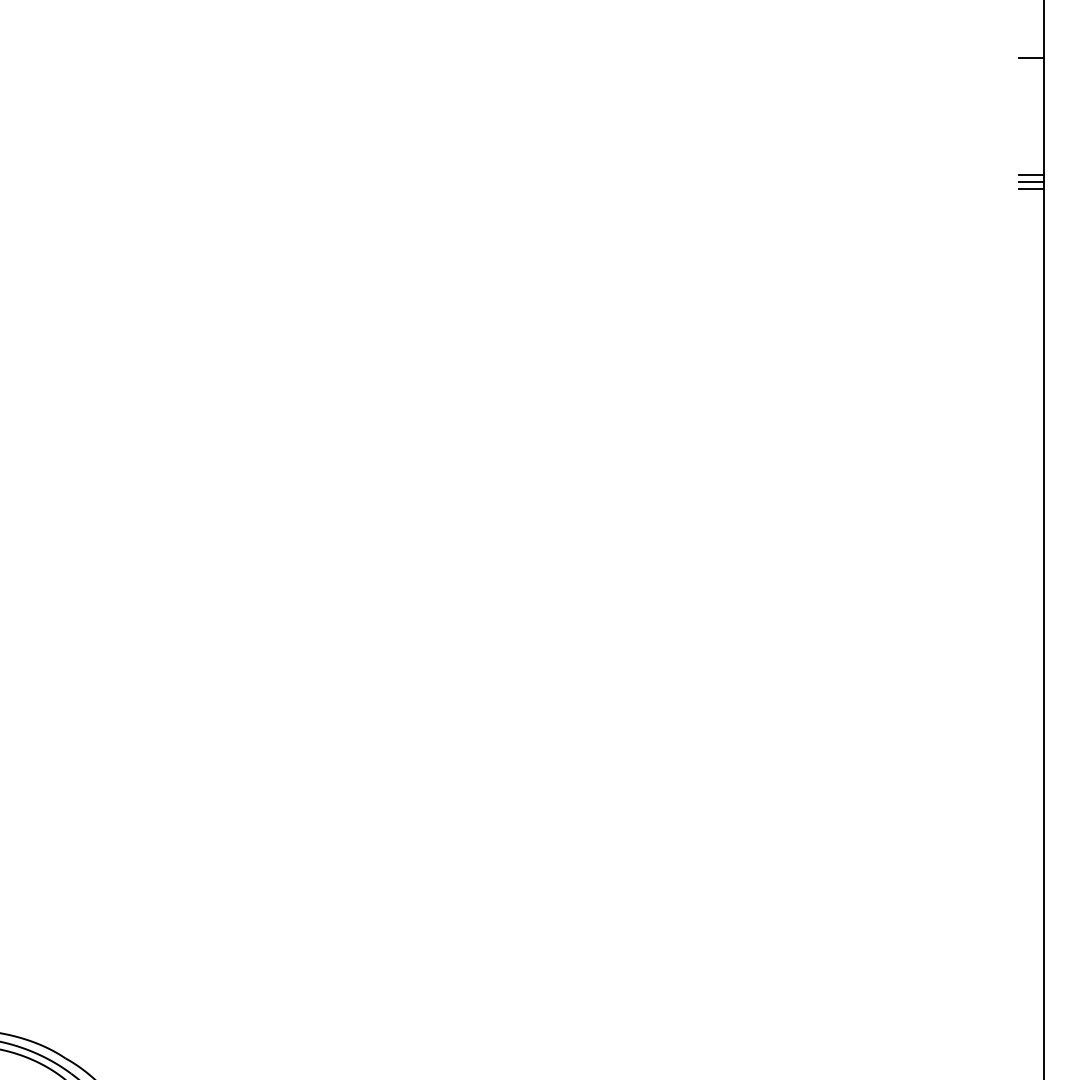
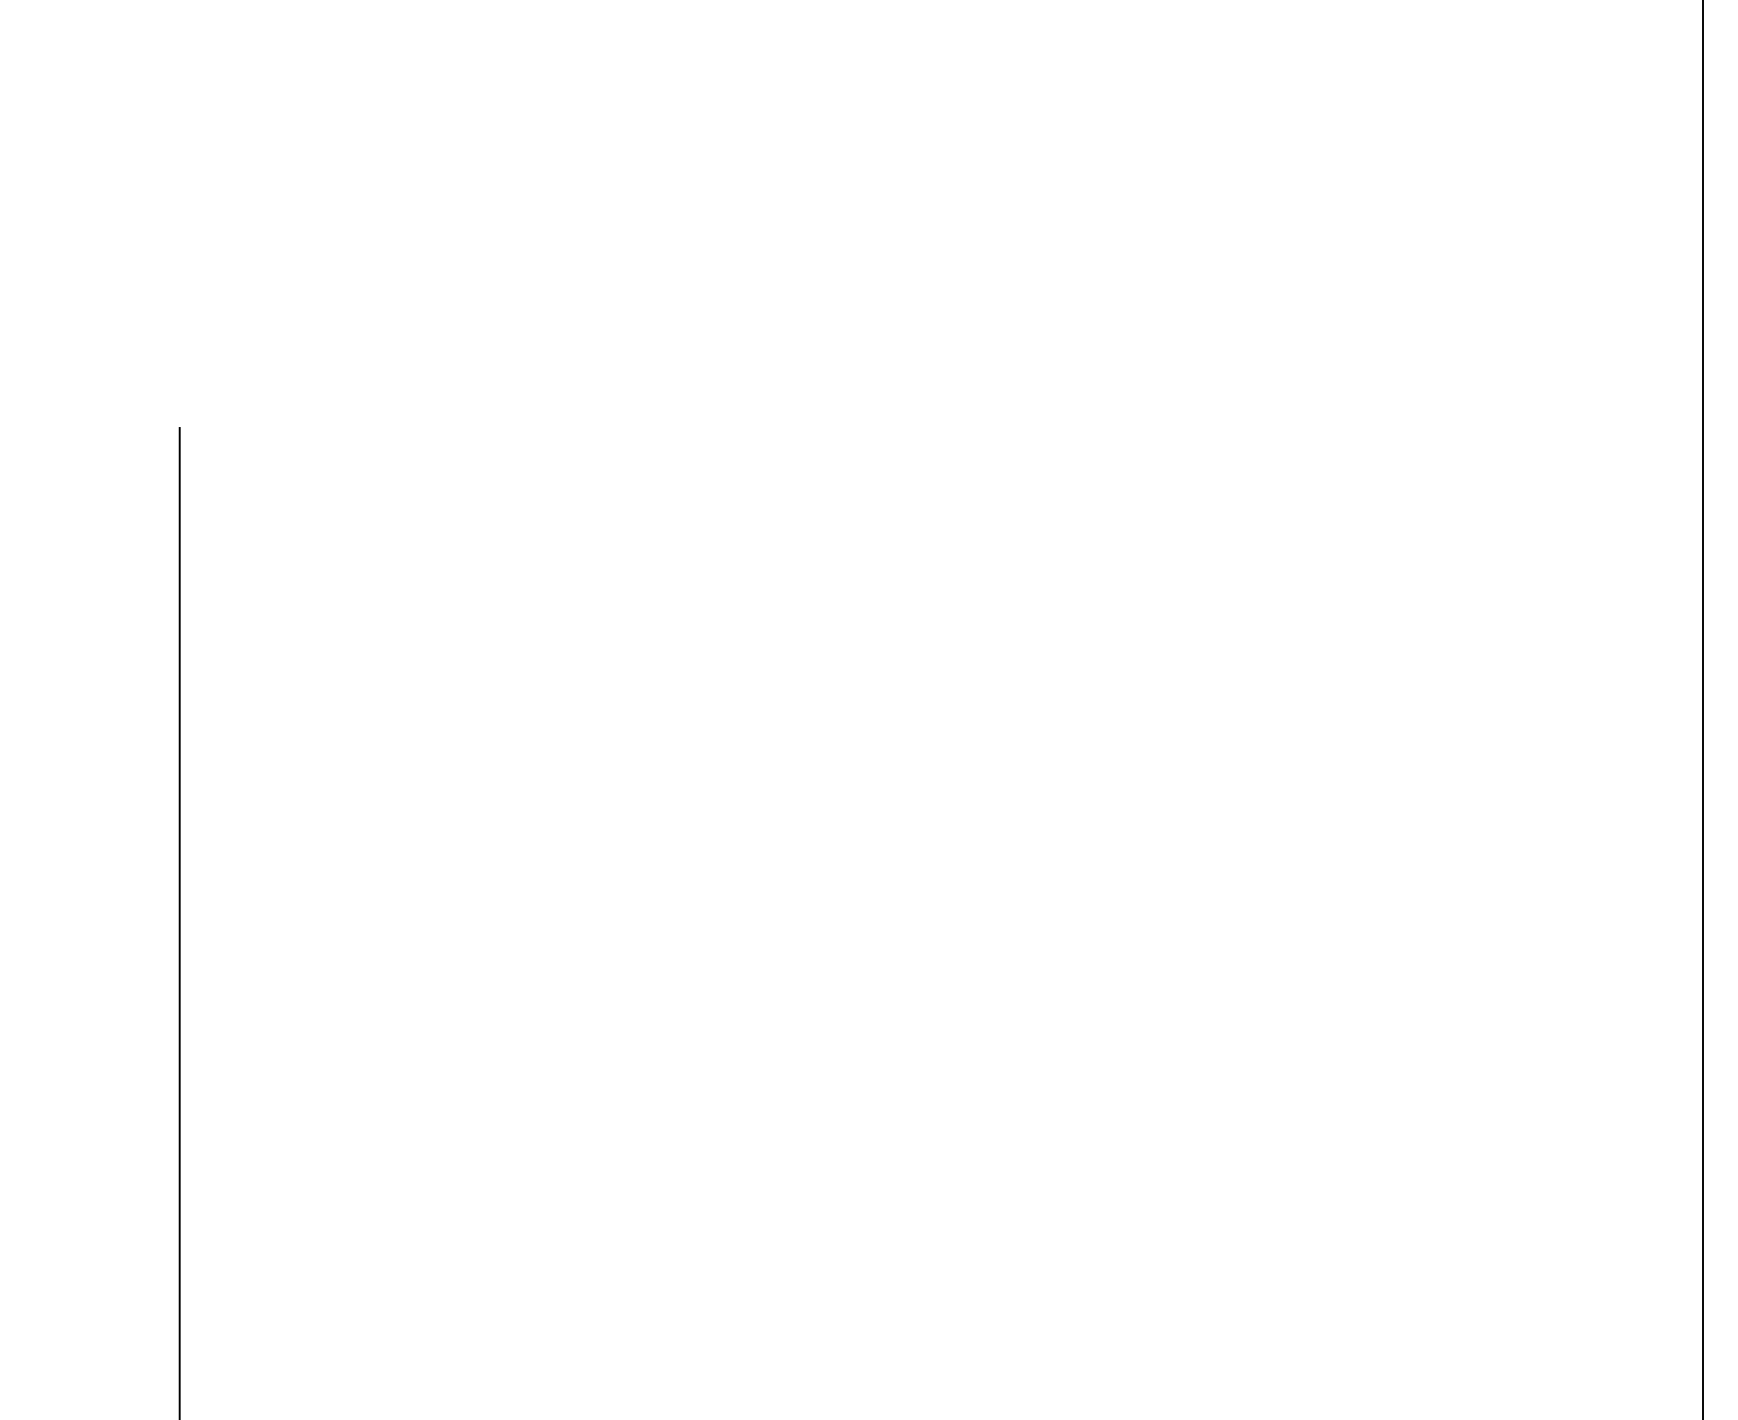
line: (1031, 58) -> (1687, 255), removed
line: (1031, 174) -> (1687, 399), removed
line: (1031, 182) -> (1687, 408), removed
line: (1031, 189) -> (1687, 417), removed

